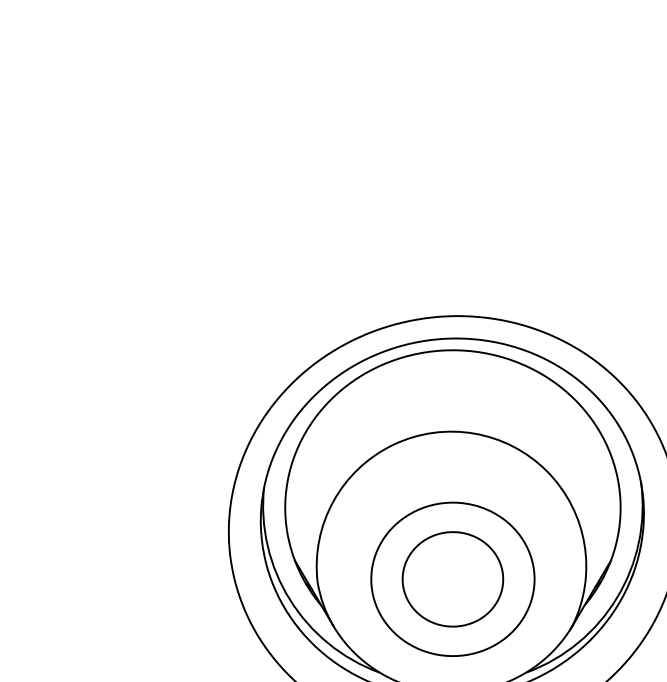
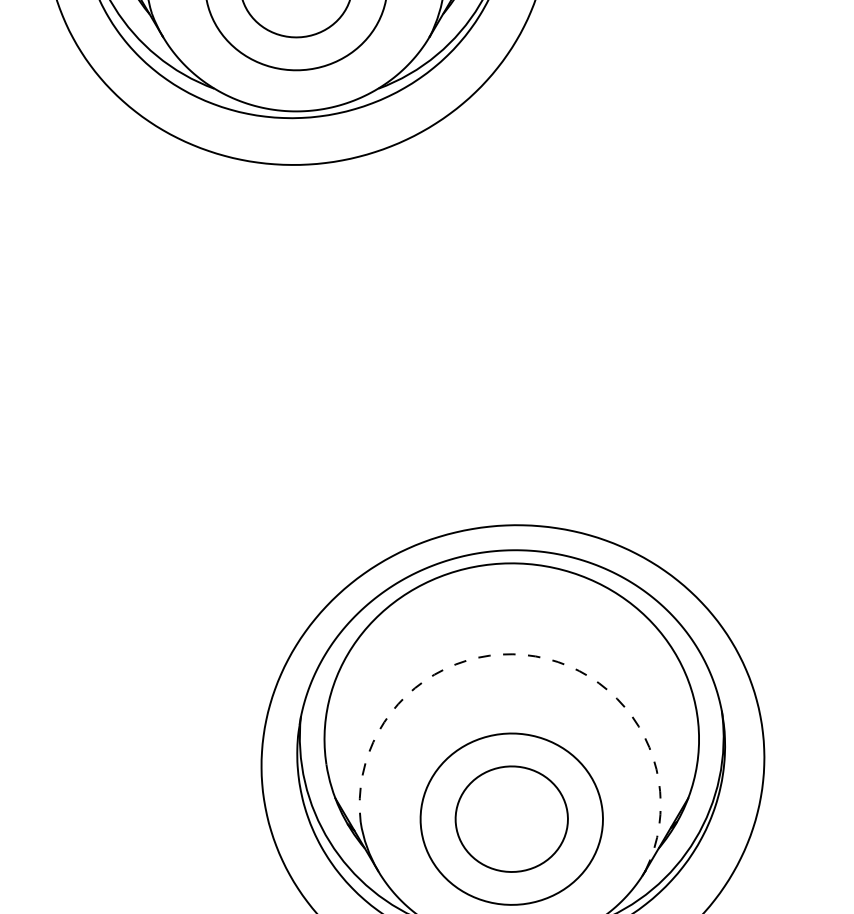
arc: (474, 433) -> (535, 656), solid -> dashed

